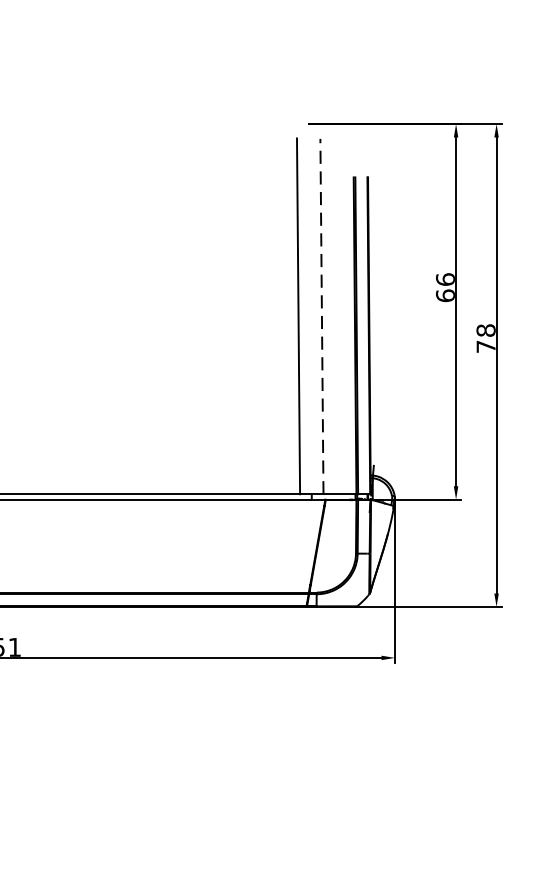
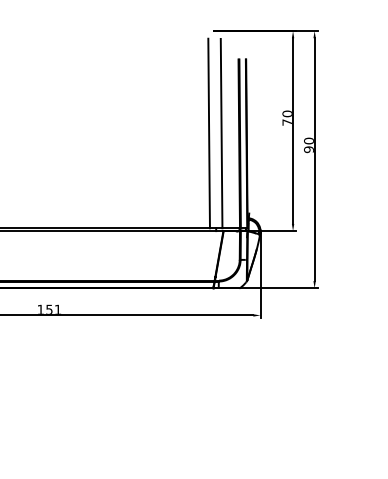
text: (443, 286) -> (286, 117), 66 -> 70
line: (321, 316) -> (221, 133), dashed -> solid
text: (485, 338) -> (308, 145), 78 -> 90

